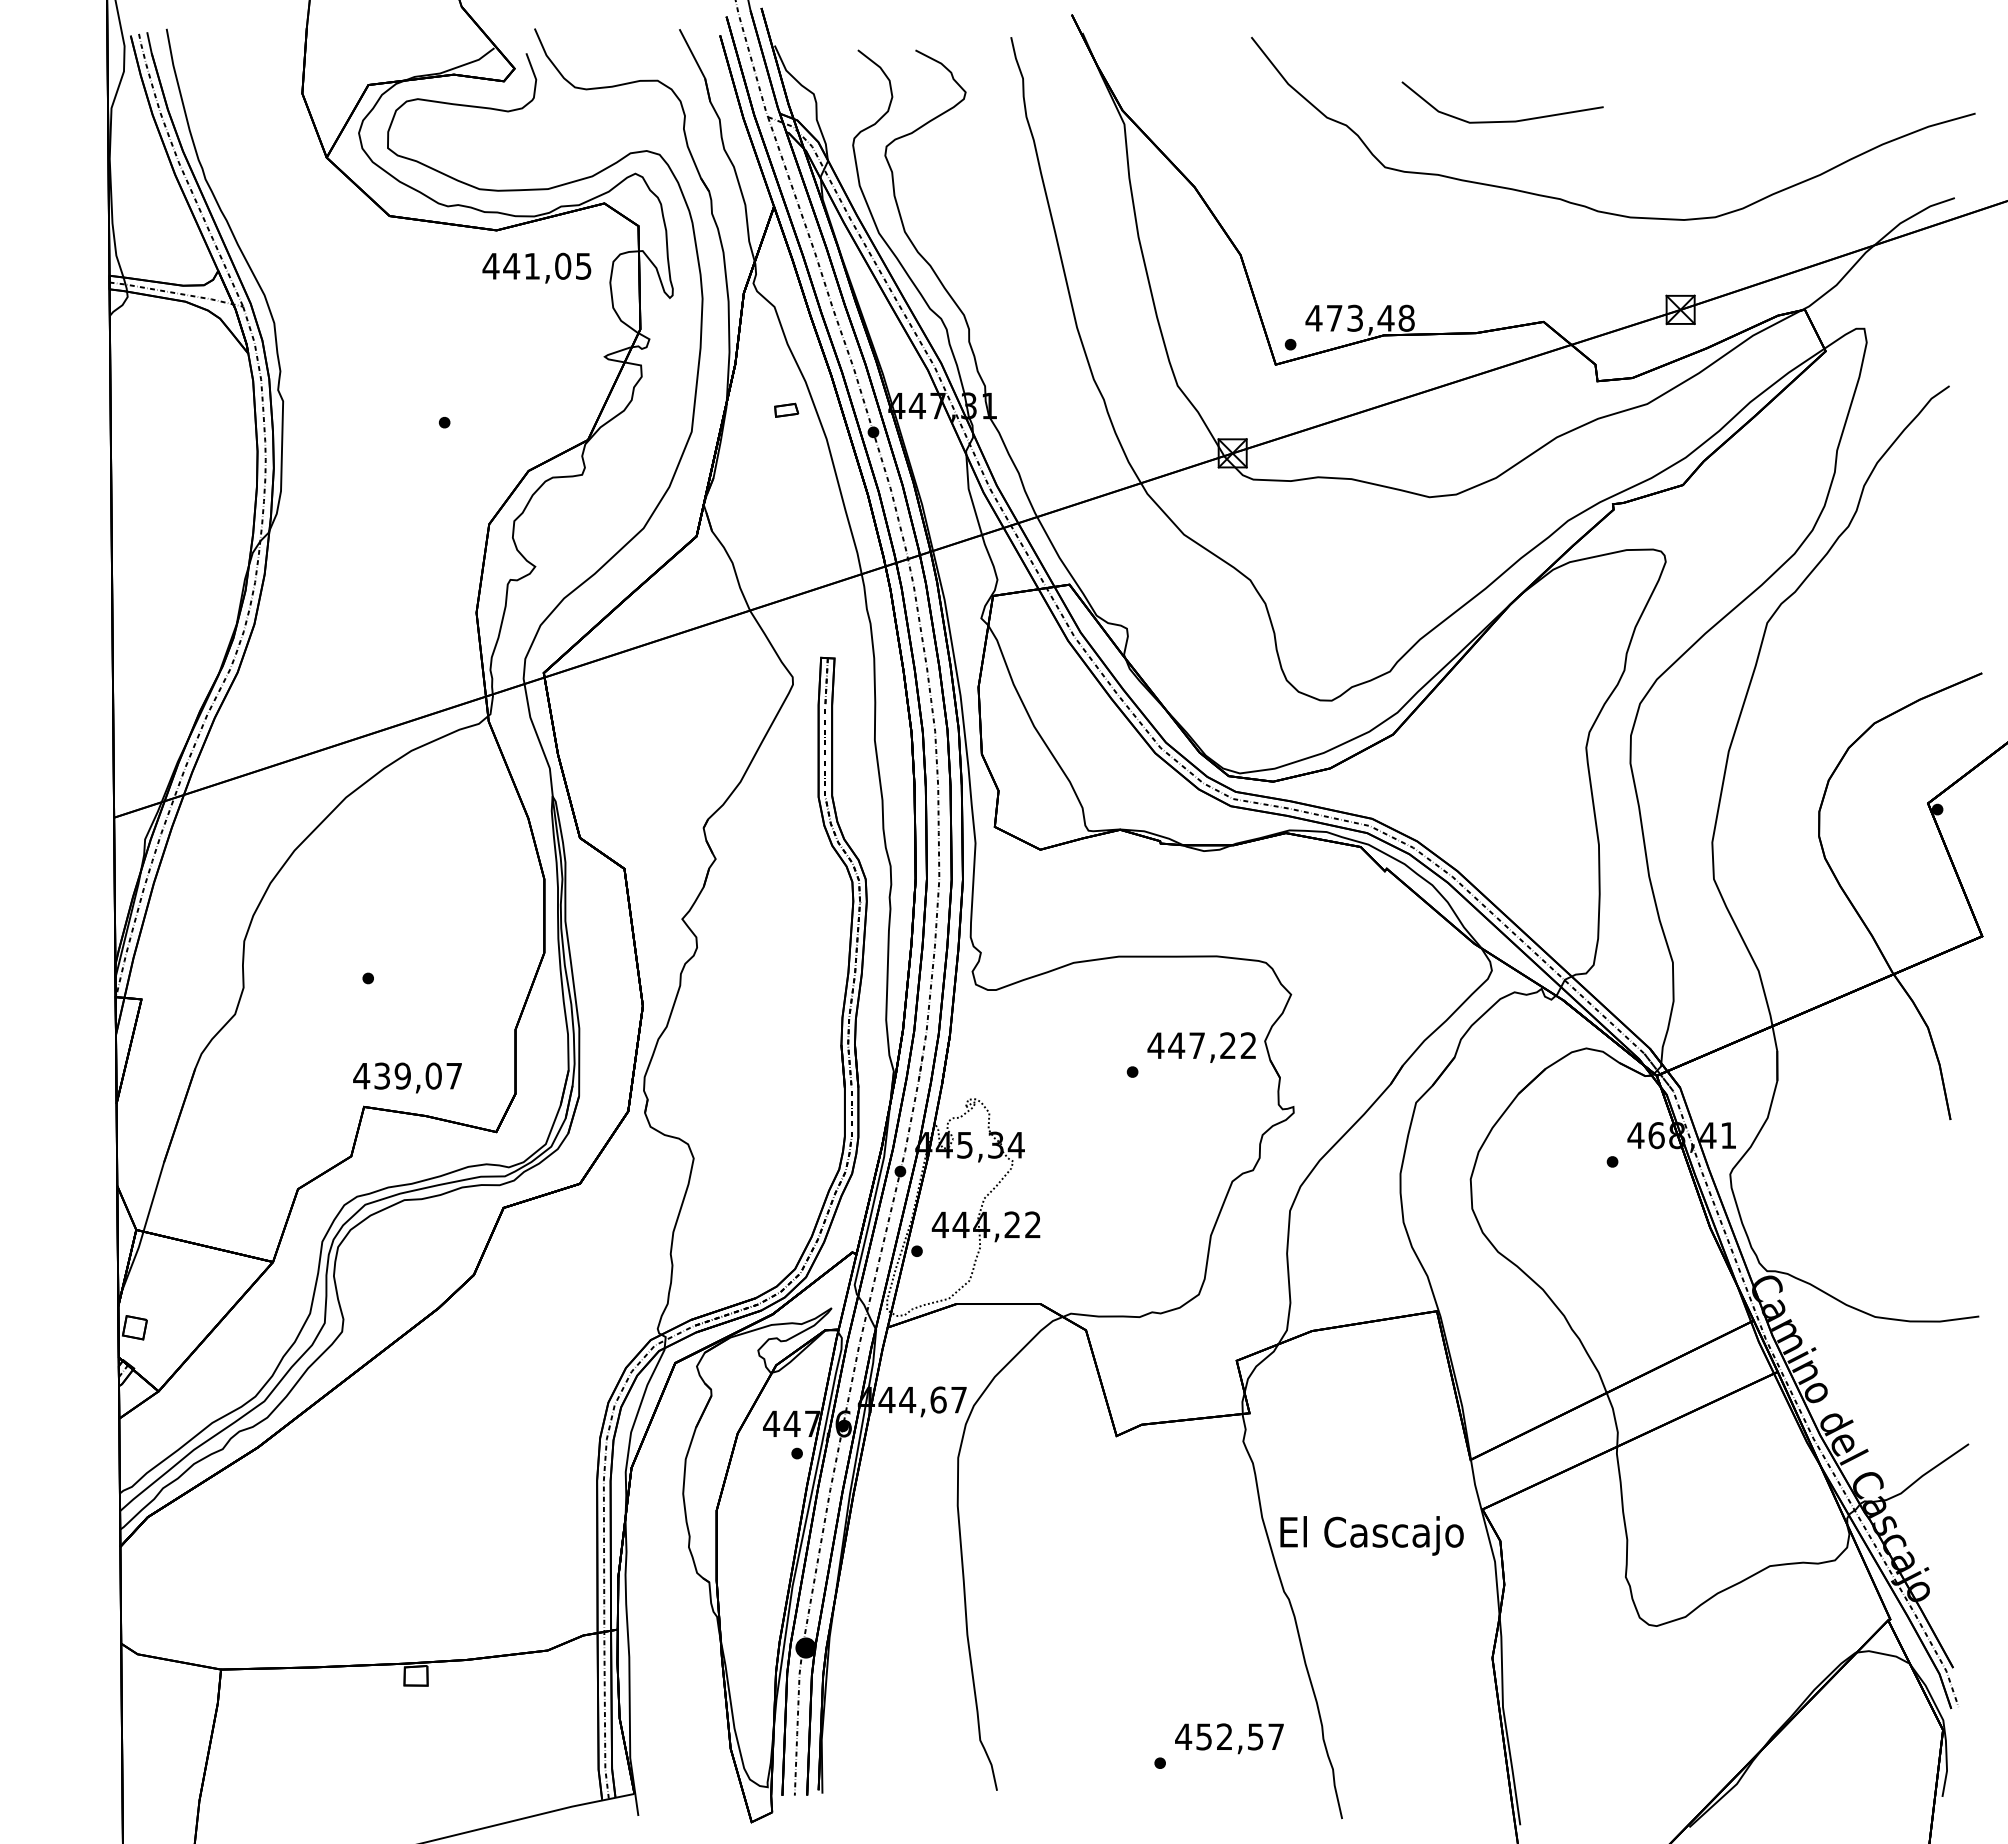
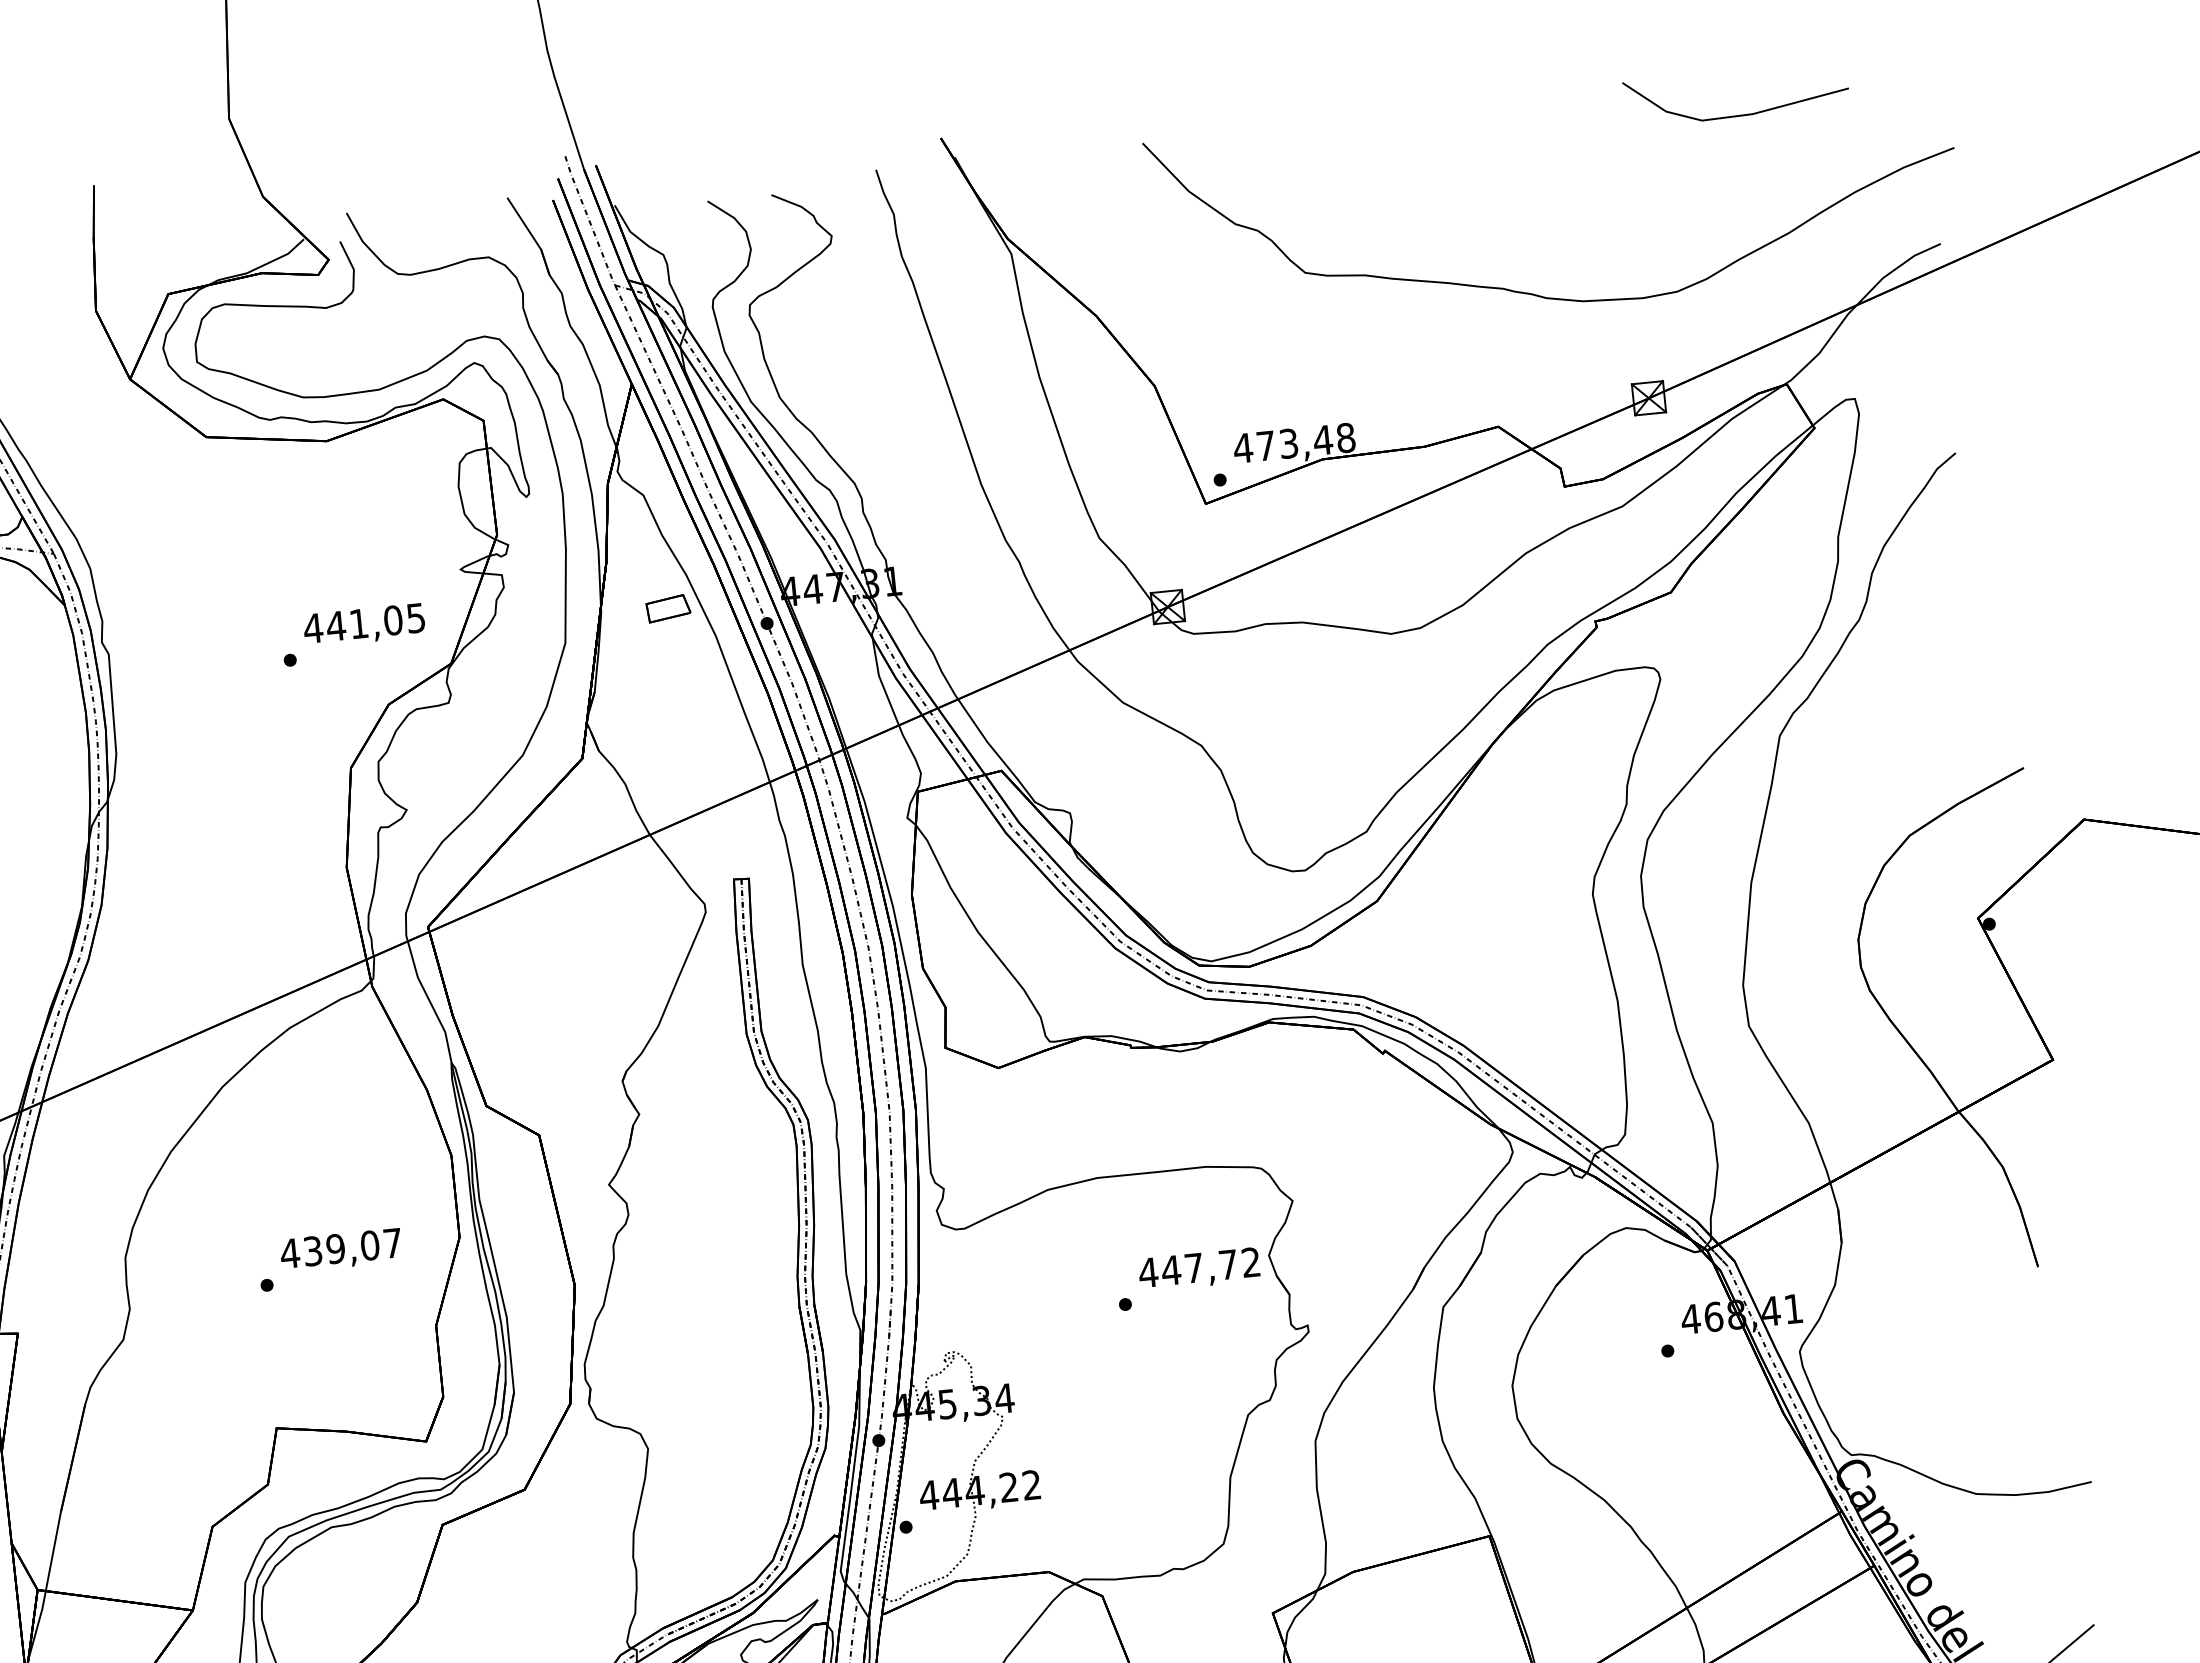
line: (1504, 120) -> (1740, 114), moved
text: (536, 267) -> (363, 624), moved
part: (786, 410) -> (668, 608), size x1.67
text: (1227, 1045) -> (1227, 1264), 447,22 -> 447,72
text: (407, 1077) -> (341, 1249), moved

